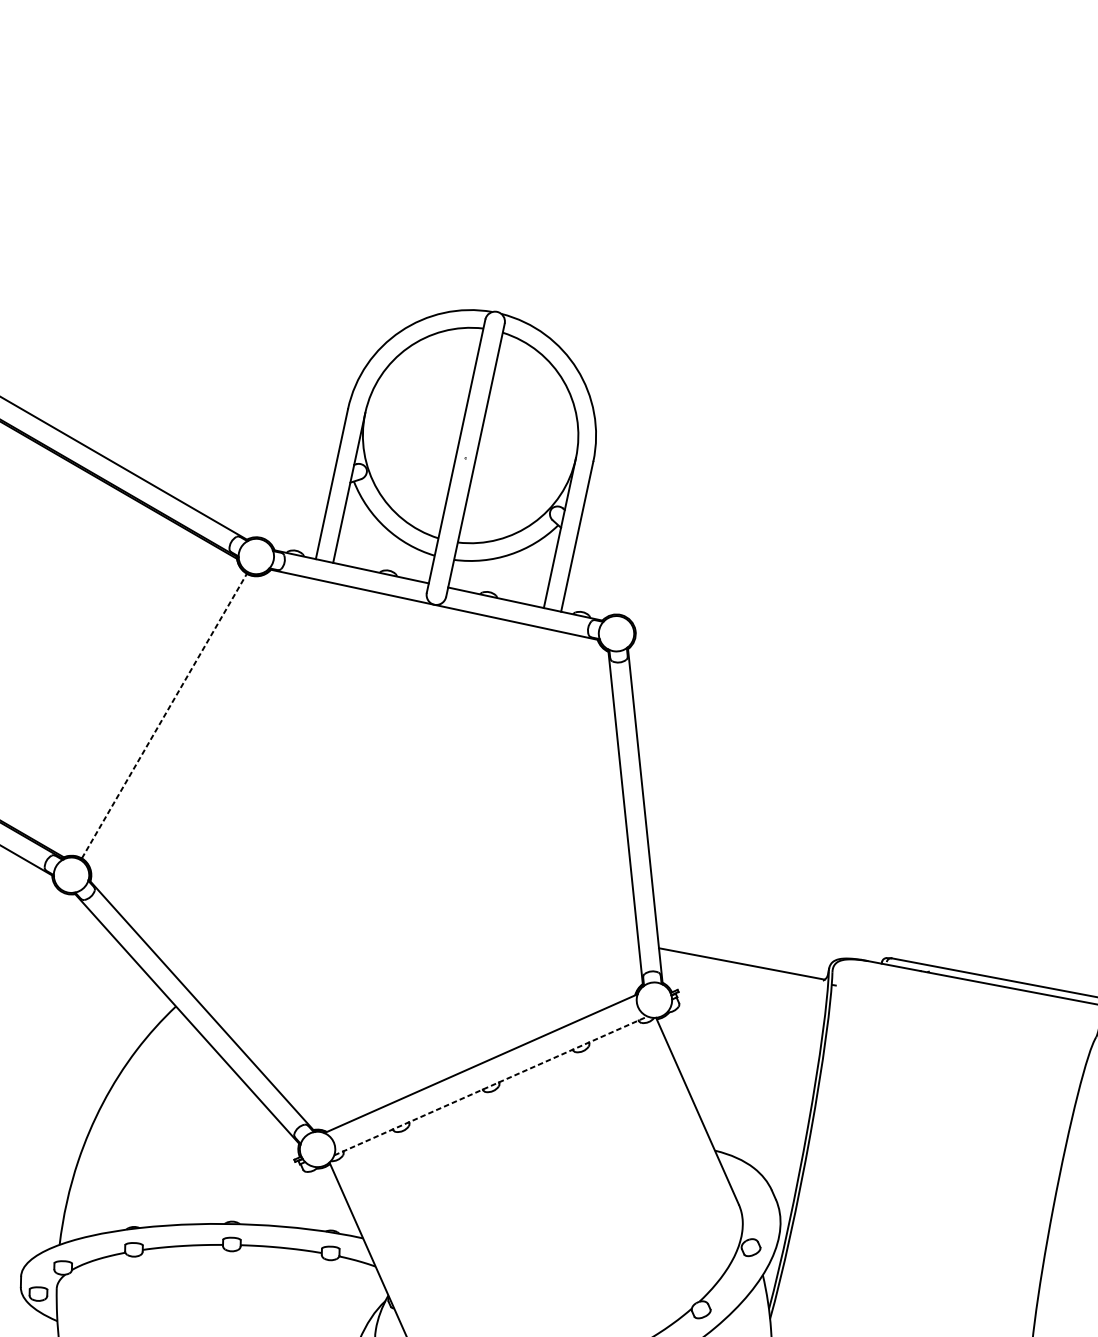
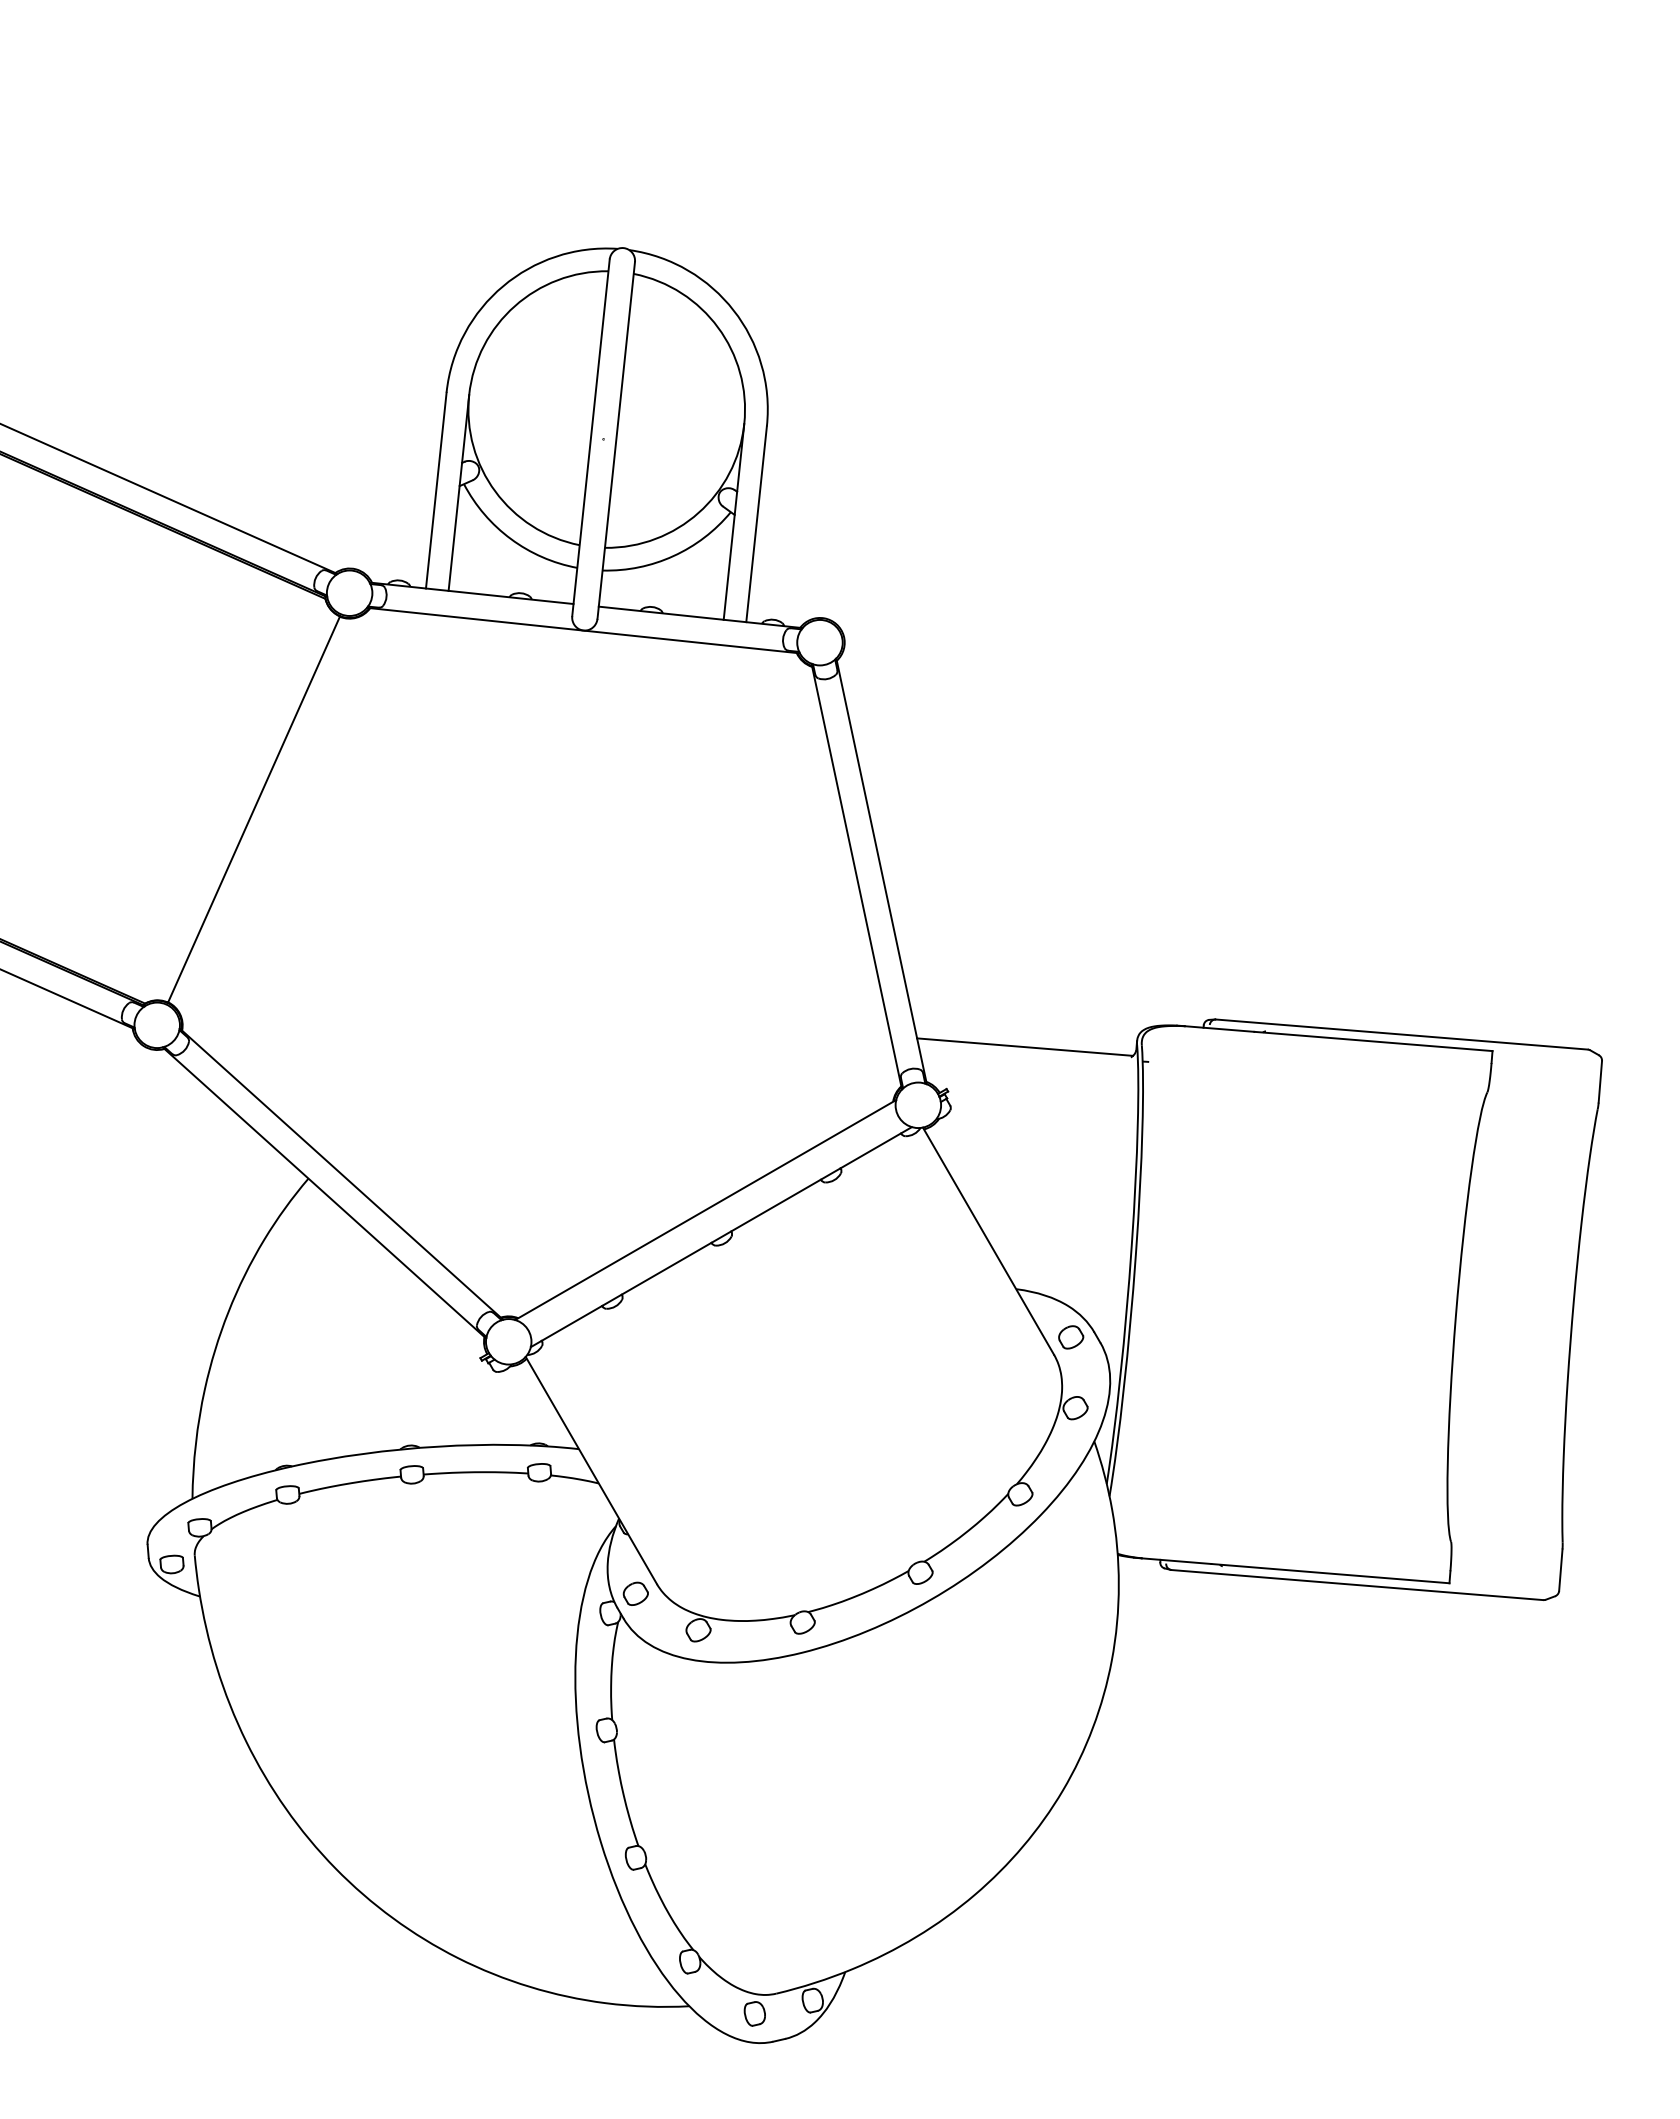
line: (164, 716) -> (254, 809), dashed -> solid
line: (491, 1086) -> (721, 1237), dashed -> solid
part: (753, 1192) -> (1071, 1337), added

